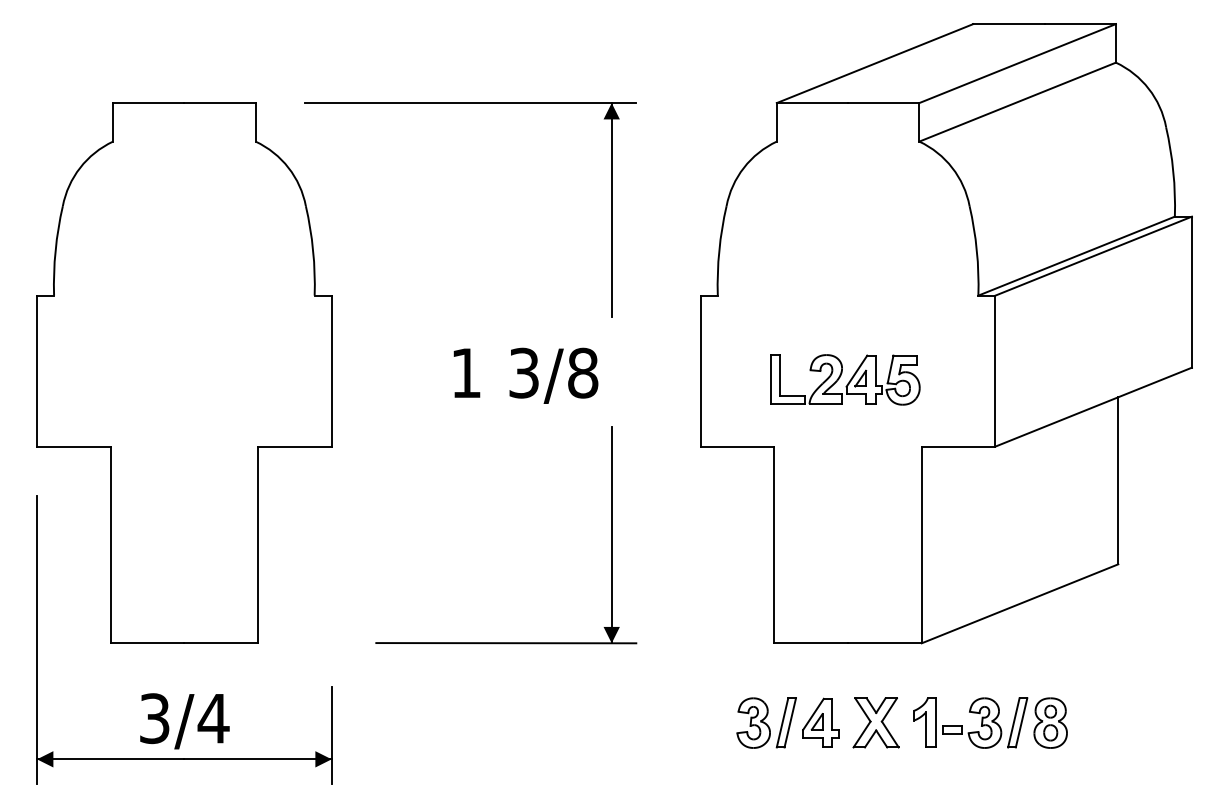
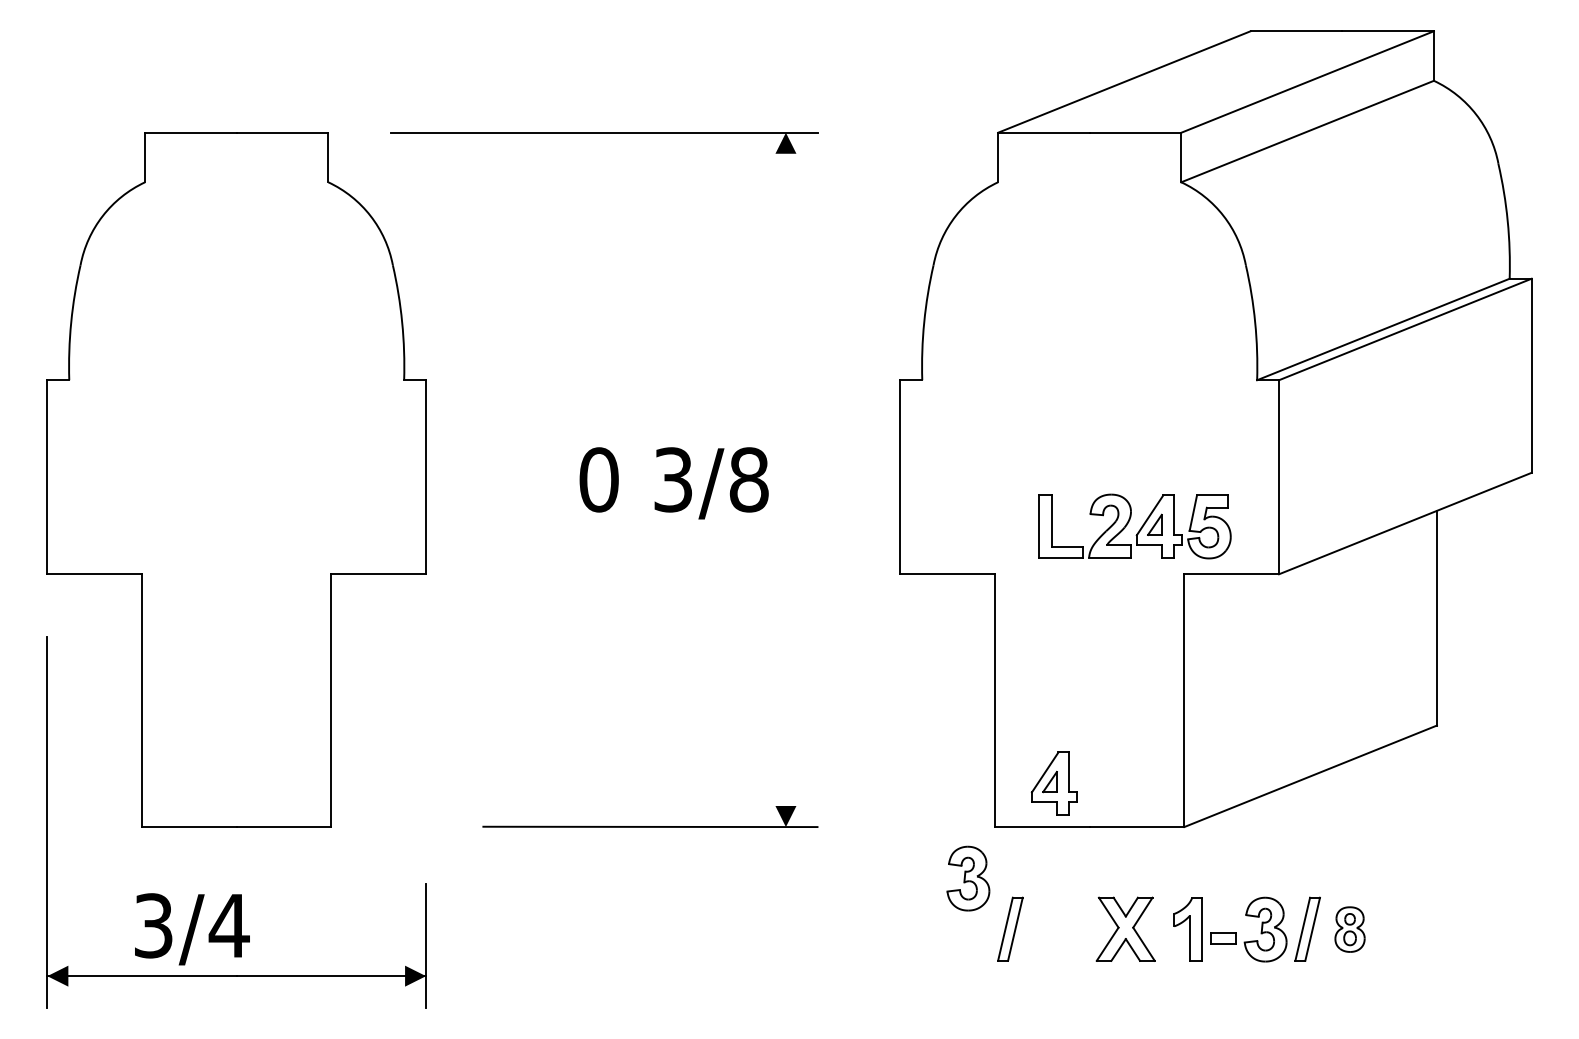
line: (611, 209) -> (785, 269), removed
text: (465, 372) -> (598, 479), 1 -> 0
part: (844, 379) -> (1134, 526), moved
line: (611, 535) -> (785, 688), removed
text: (184, 721) -> (192, 929), moved
part: (753, 723) -> (968, 878), moved
part: (819, 723) -> (1053, 783), moved
part: (1050, 723) -> (1349, 929), size x0.7

